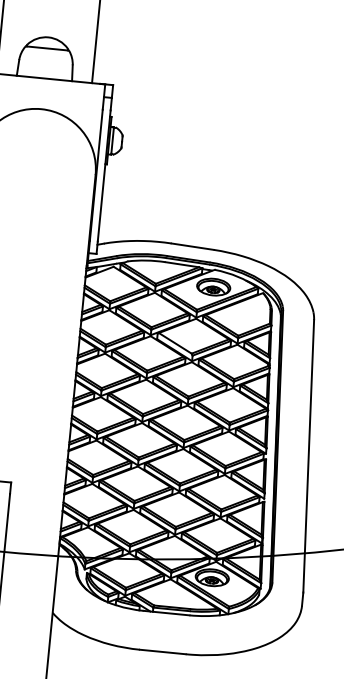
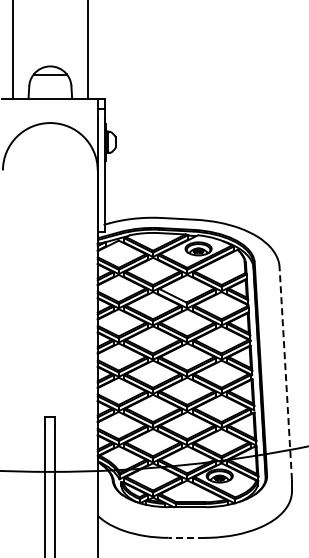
line: (308, 455) -> (285, 373), solid -> dashed
line: (162, 651) -> (186, 537), solid -> dashed

